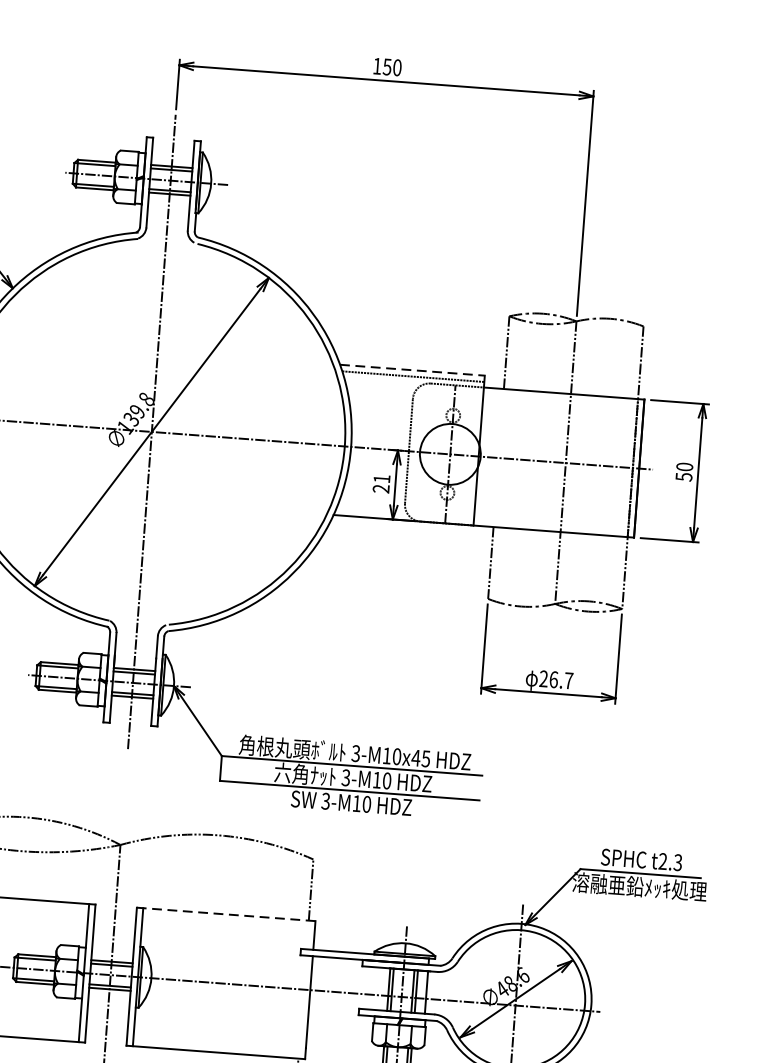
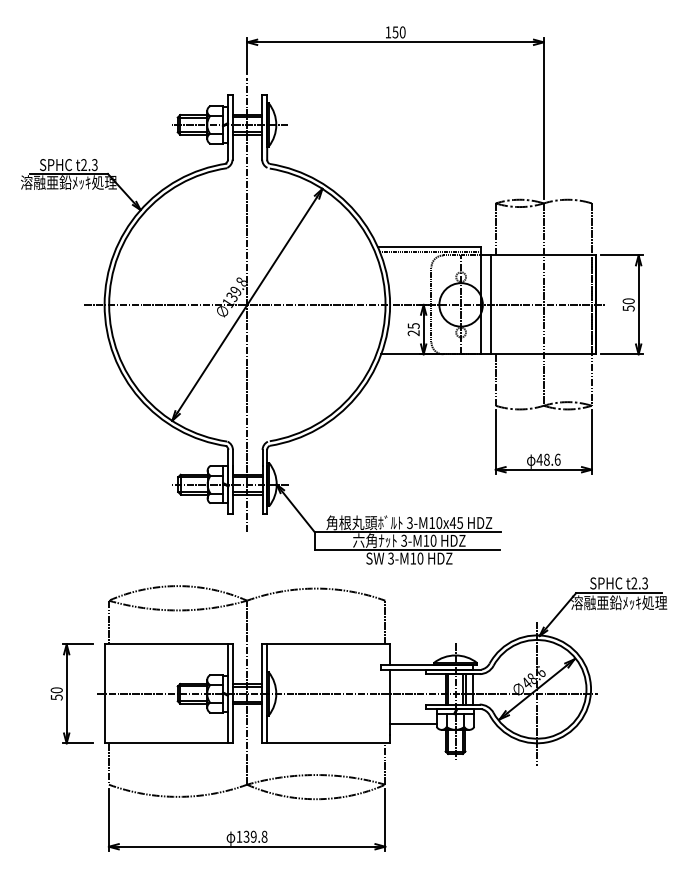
line: (412, 369) -> (429, 246), dashed -> solid
line: (492, 457) -> (491, 304), added
text: (381, 478) -> (413, 325), 21 -> 25
text: (556, 679) -> (548, 459), 26.7 -> 48.6
line: (226, 914) -> (326, 644), dashed -> solid
line: (339, 1035) -> (413, 724), added

